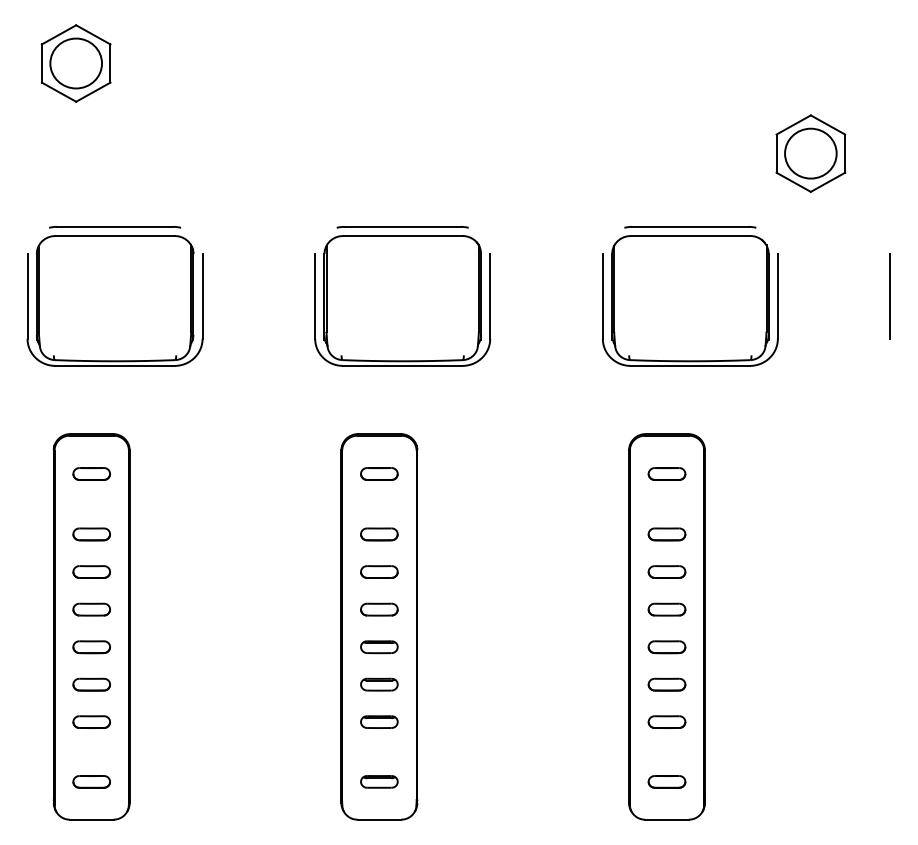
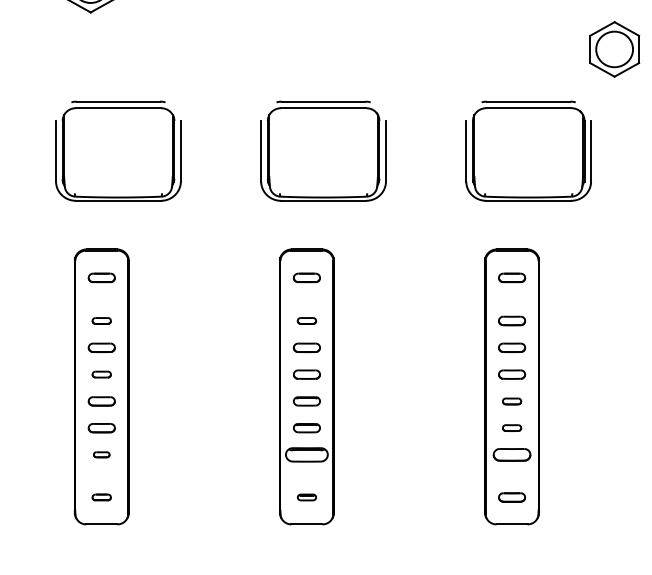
part: (91, 534) -> (101, 321), size x0.7
part: (379, 534) -> (307, 321), size x0.7
part: (91, 609) -> (101, 374), size x0.7
part: (666, 647) -> (511, 401), size x0.7
part: (666, 684) -> (511, 428), size x0.7
part: (91, 721) -> (101, 454), size x0.6
part: (379, 721) -> (307, 454), size x1.6
part: (666, 721) -> (511, 454), size x1.4
part: (91, 781) -> (101, 497), size x0.7
part: (379, 781) -> (307, 497), size x0.7

